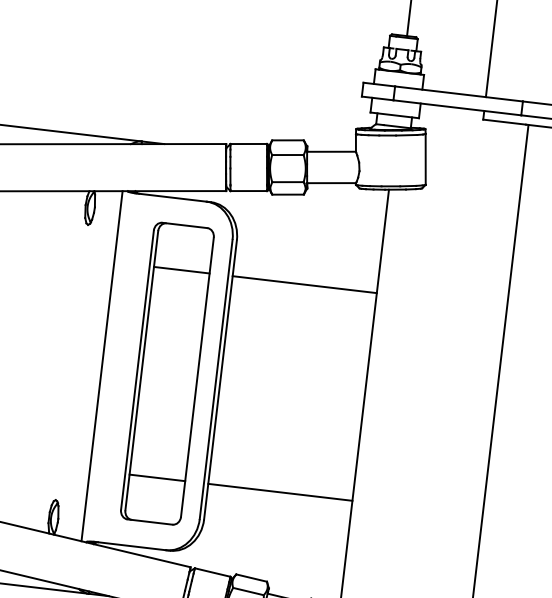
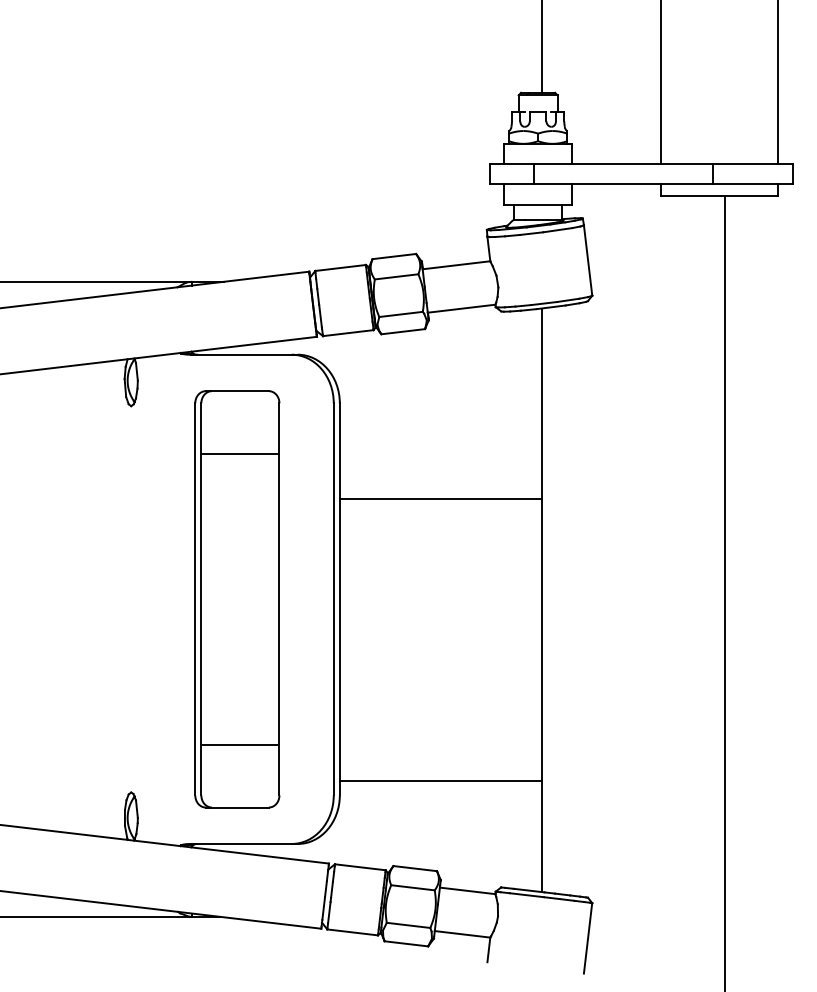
line: (304, 284) -> (440, 498), moved
line: (102, 366) -> (173, 599), removed
part: (167, 373) -> (237, 599), moved
line: (279, 492) -> (440, 781), moved

